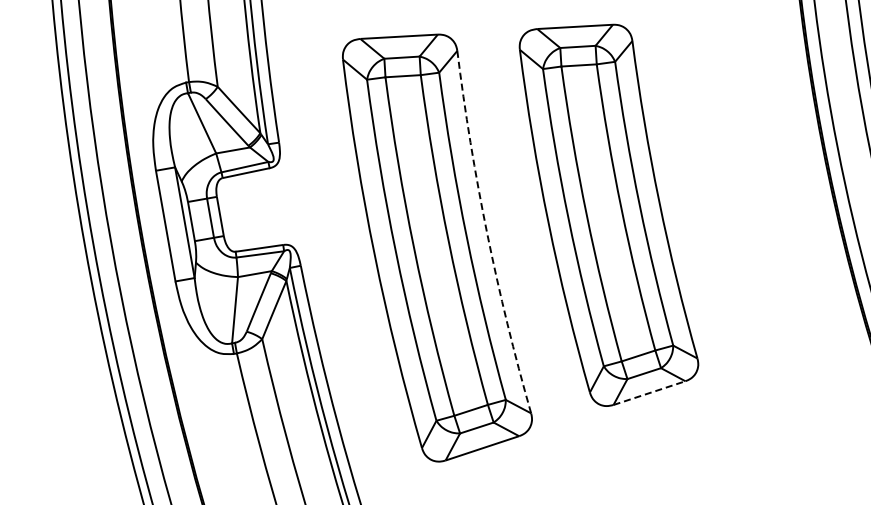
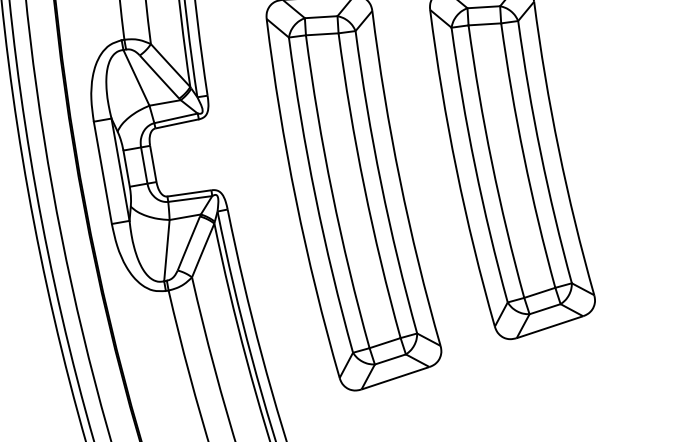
arc: (487, 233) -> (400, 179), dashed -> solid
line: (650, 392) -> (550, 326), dashed -> solid

